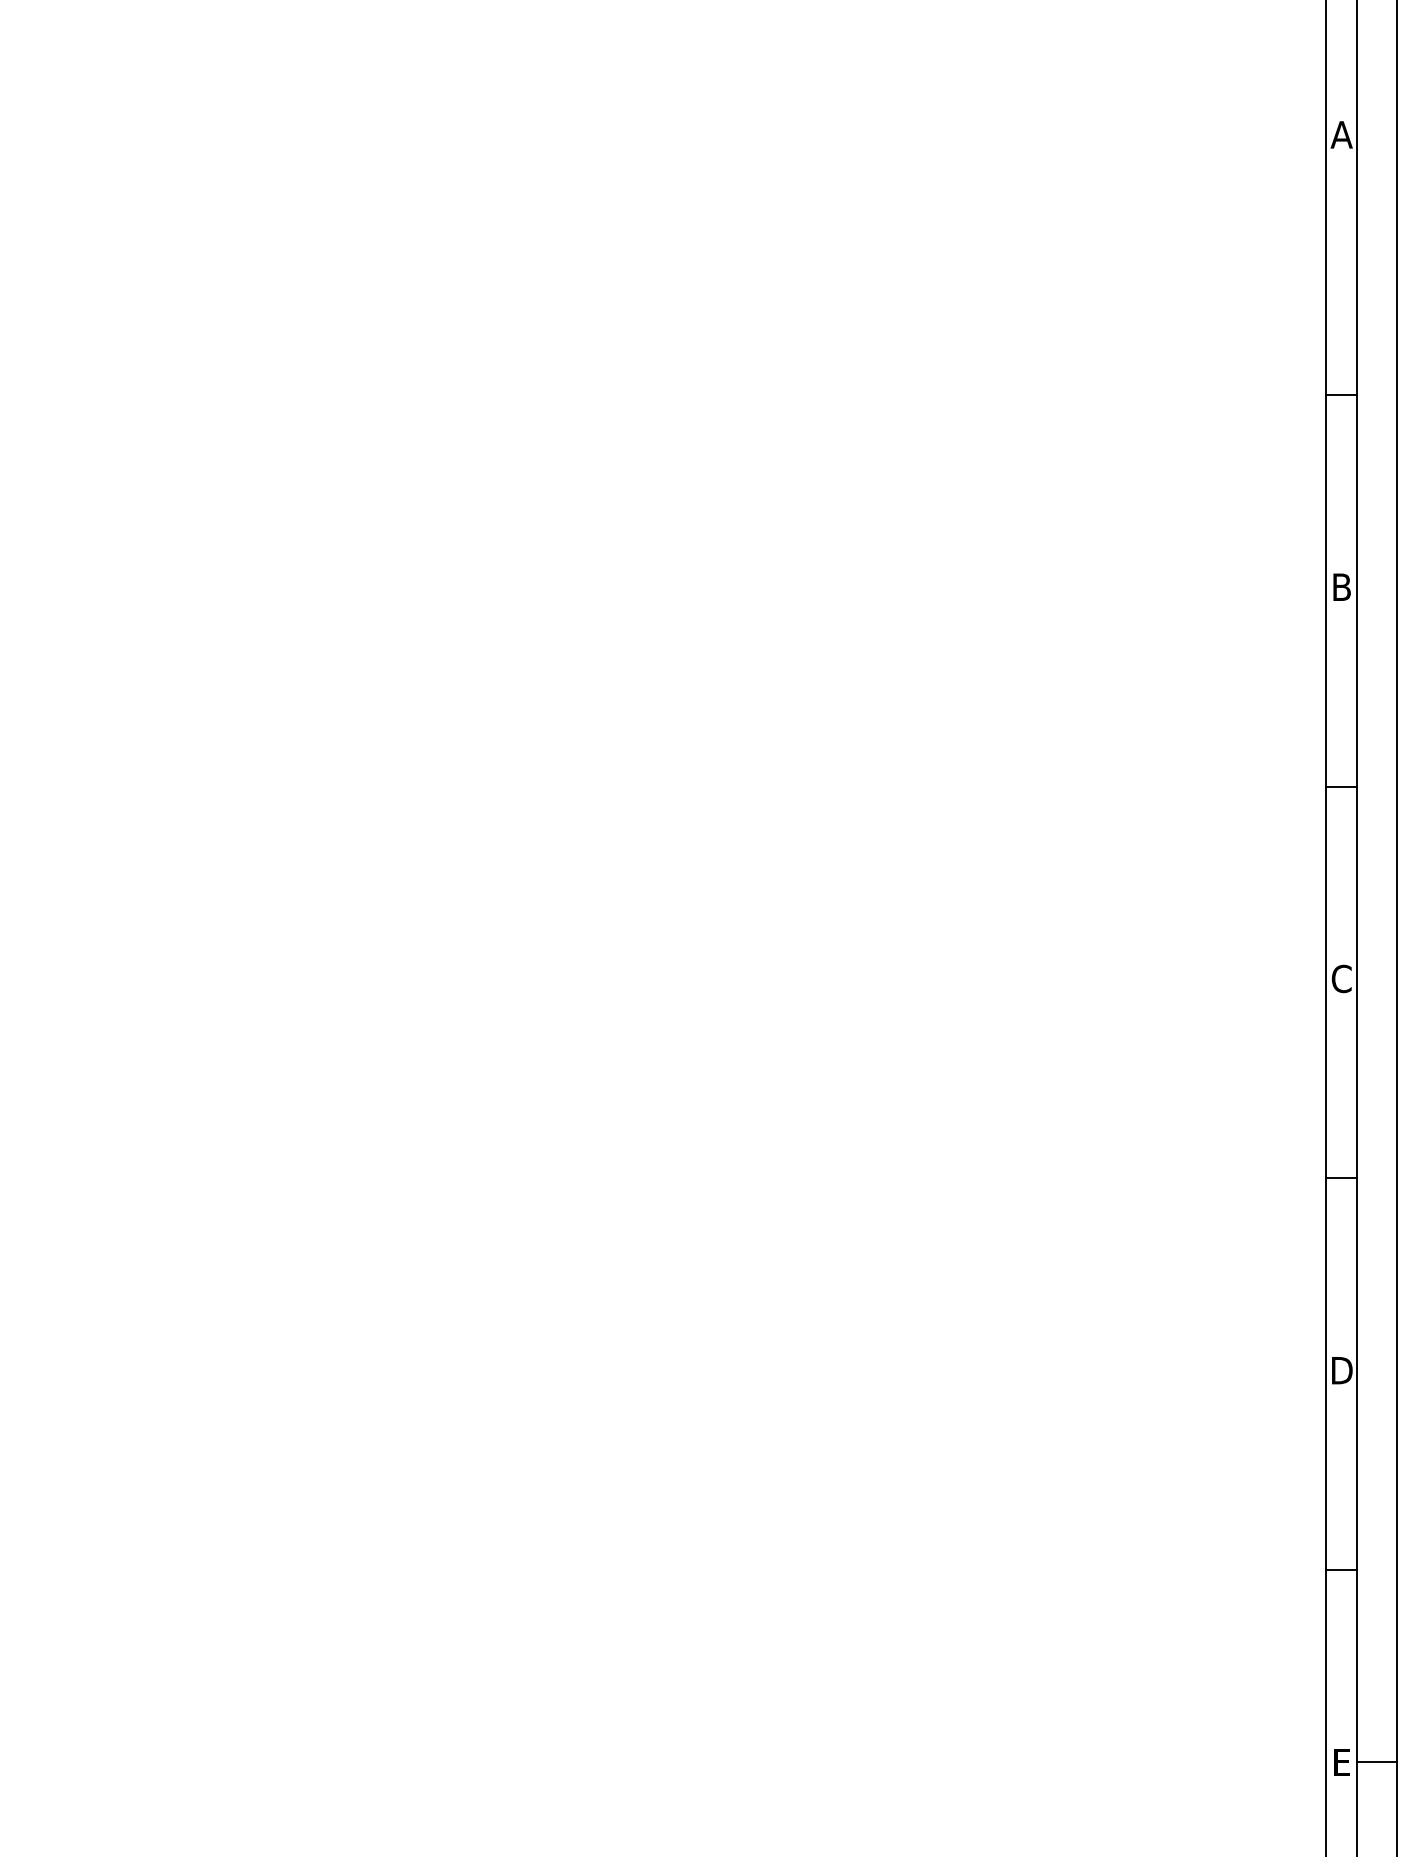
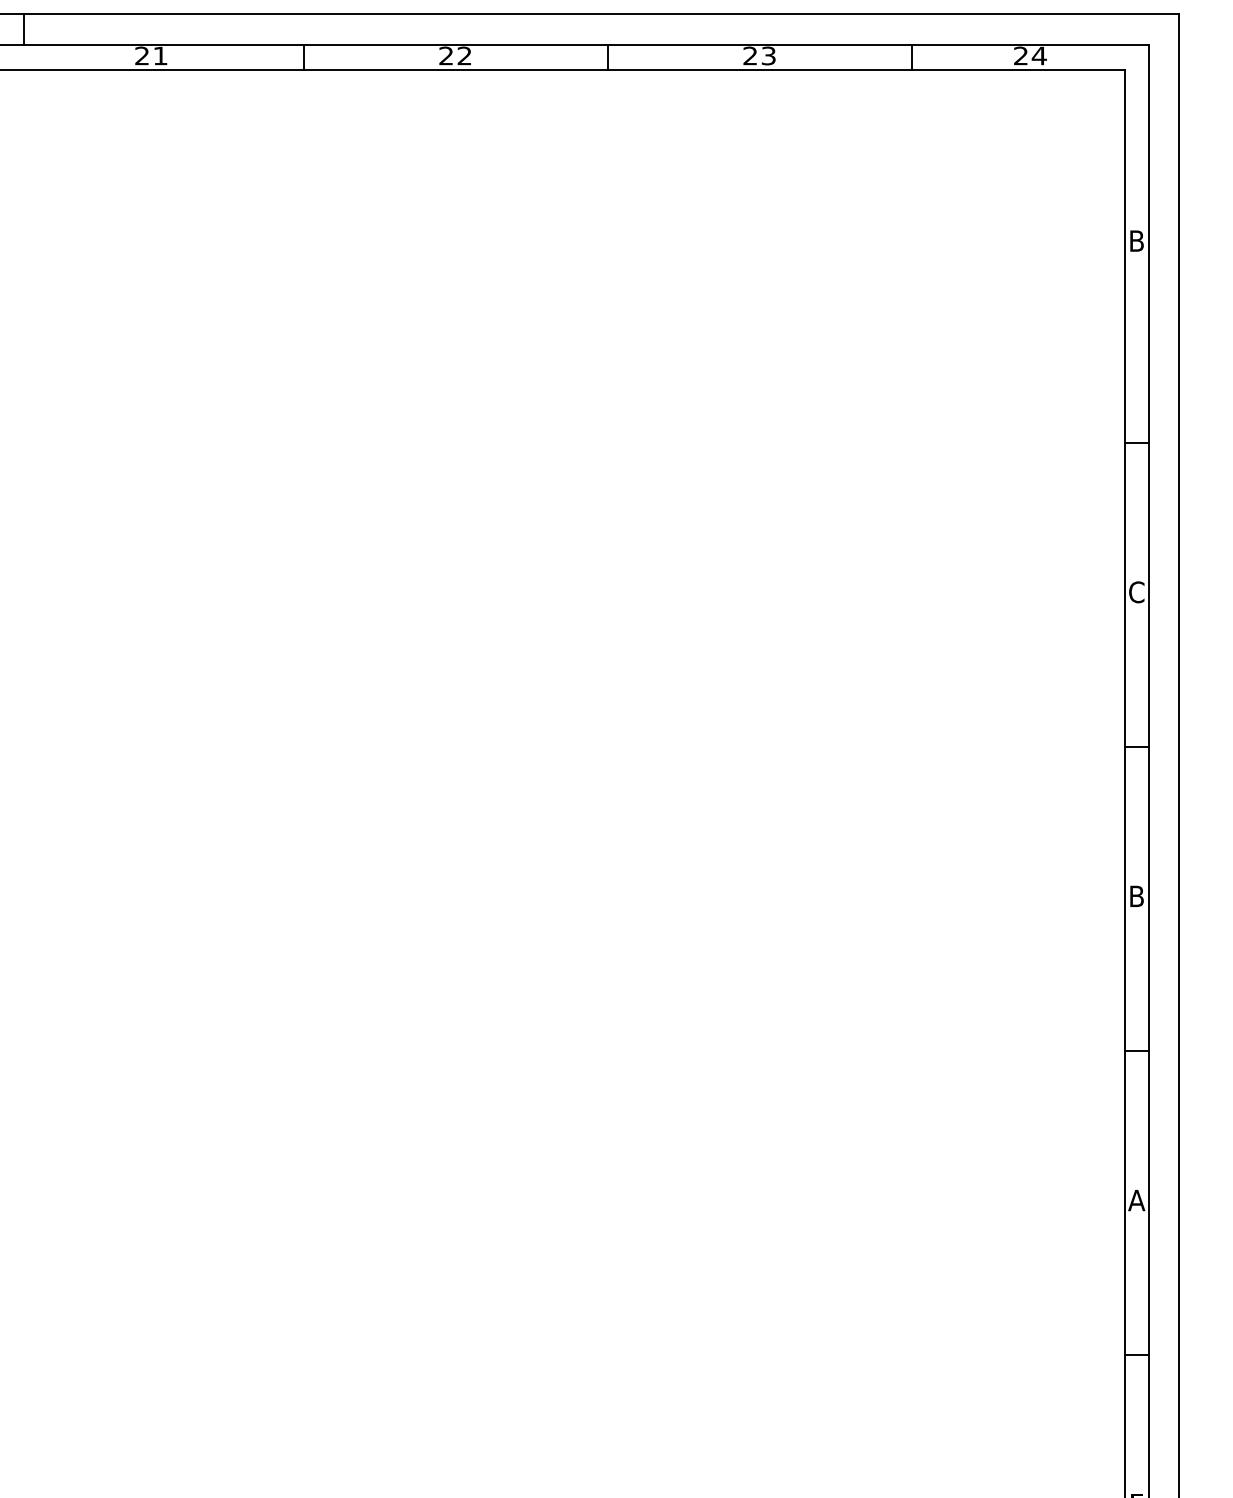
text: (1341, 134) -> (1136, 240), A -> B
text: (1341, 587) -> (1136, 592), B -> C
text: (1341, 979) -> (1136, 896), C -> B
text: (1341, 1370) -> (1136, 1200), D -> A

